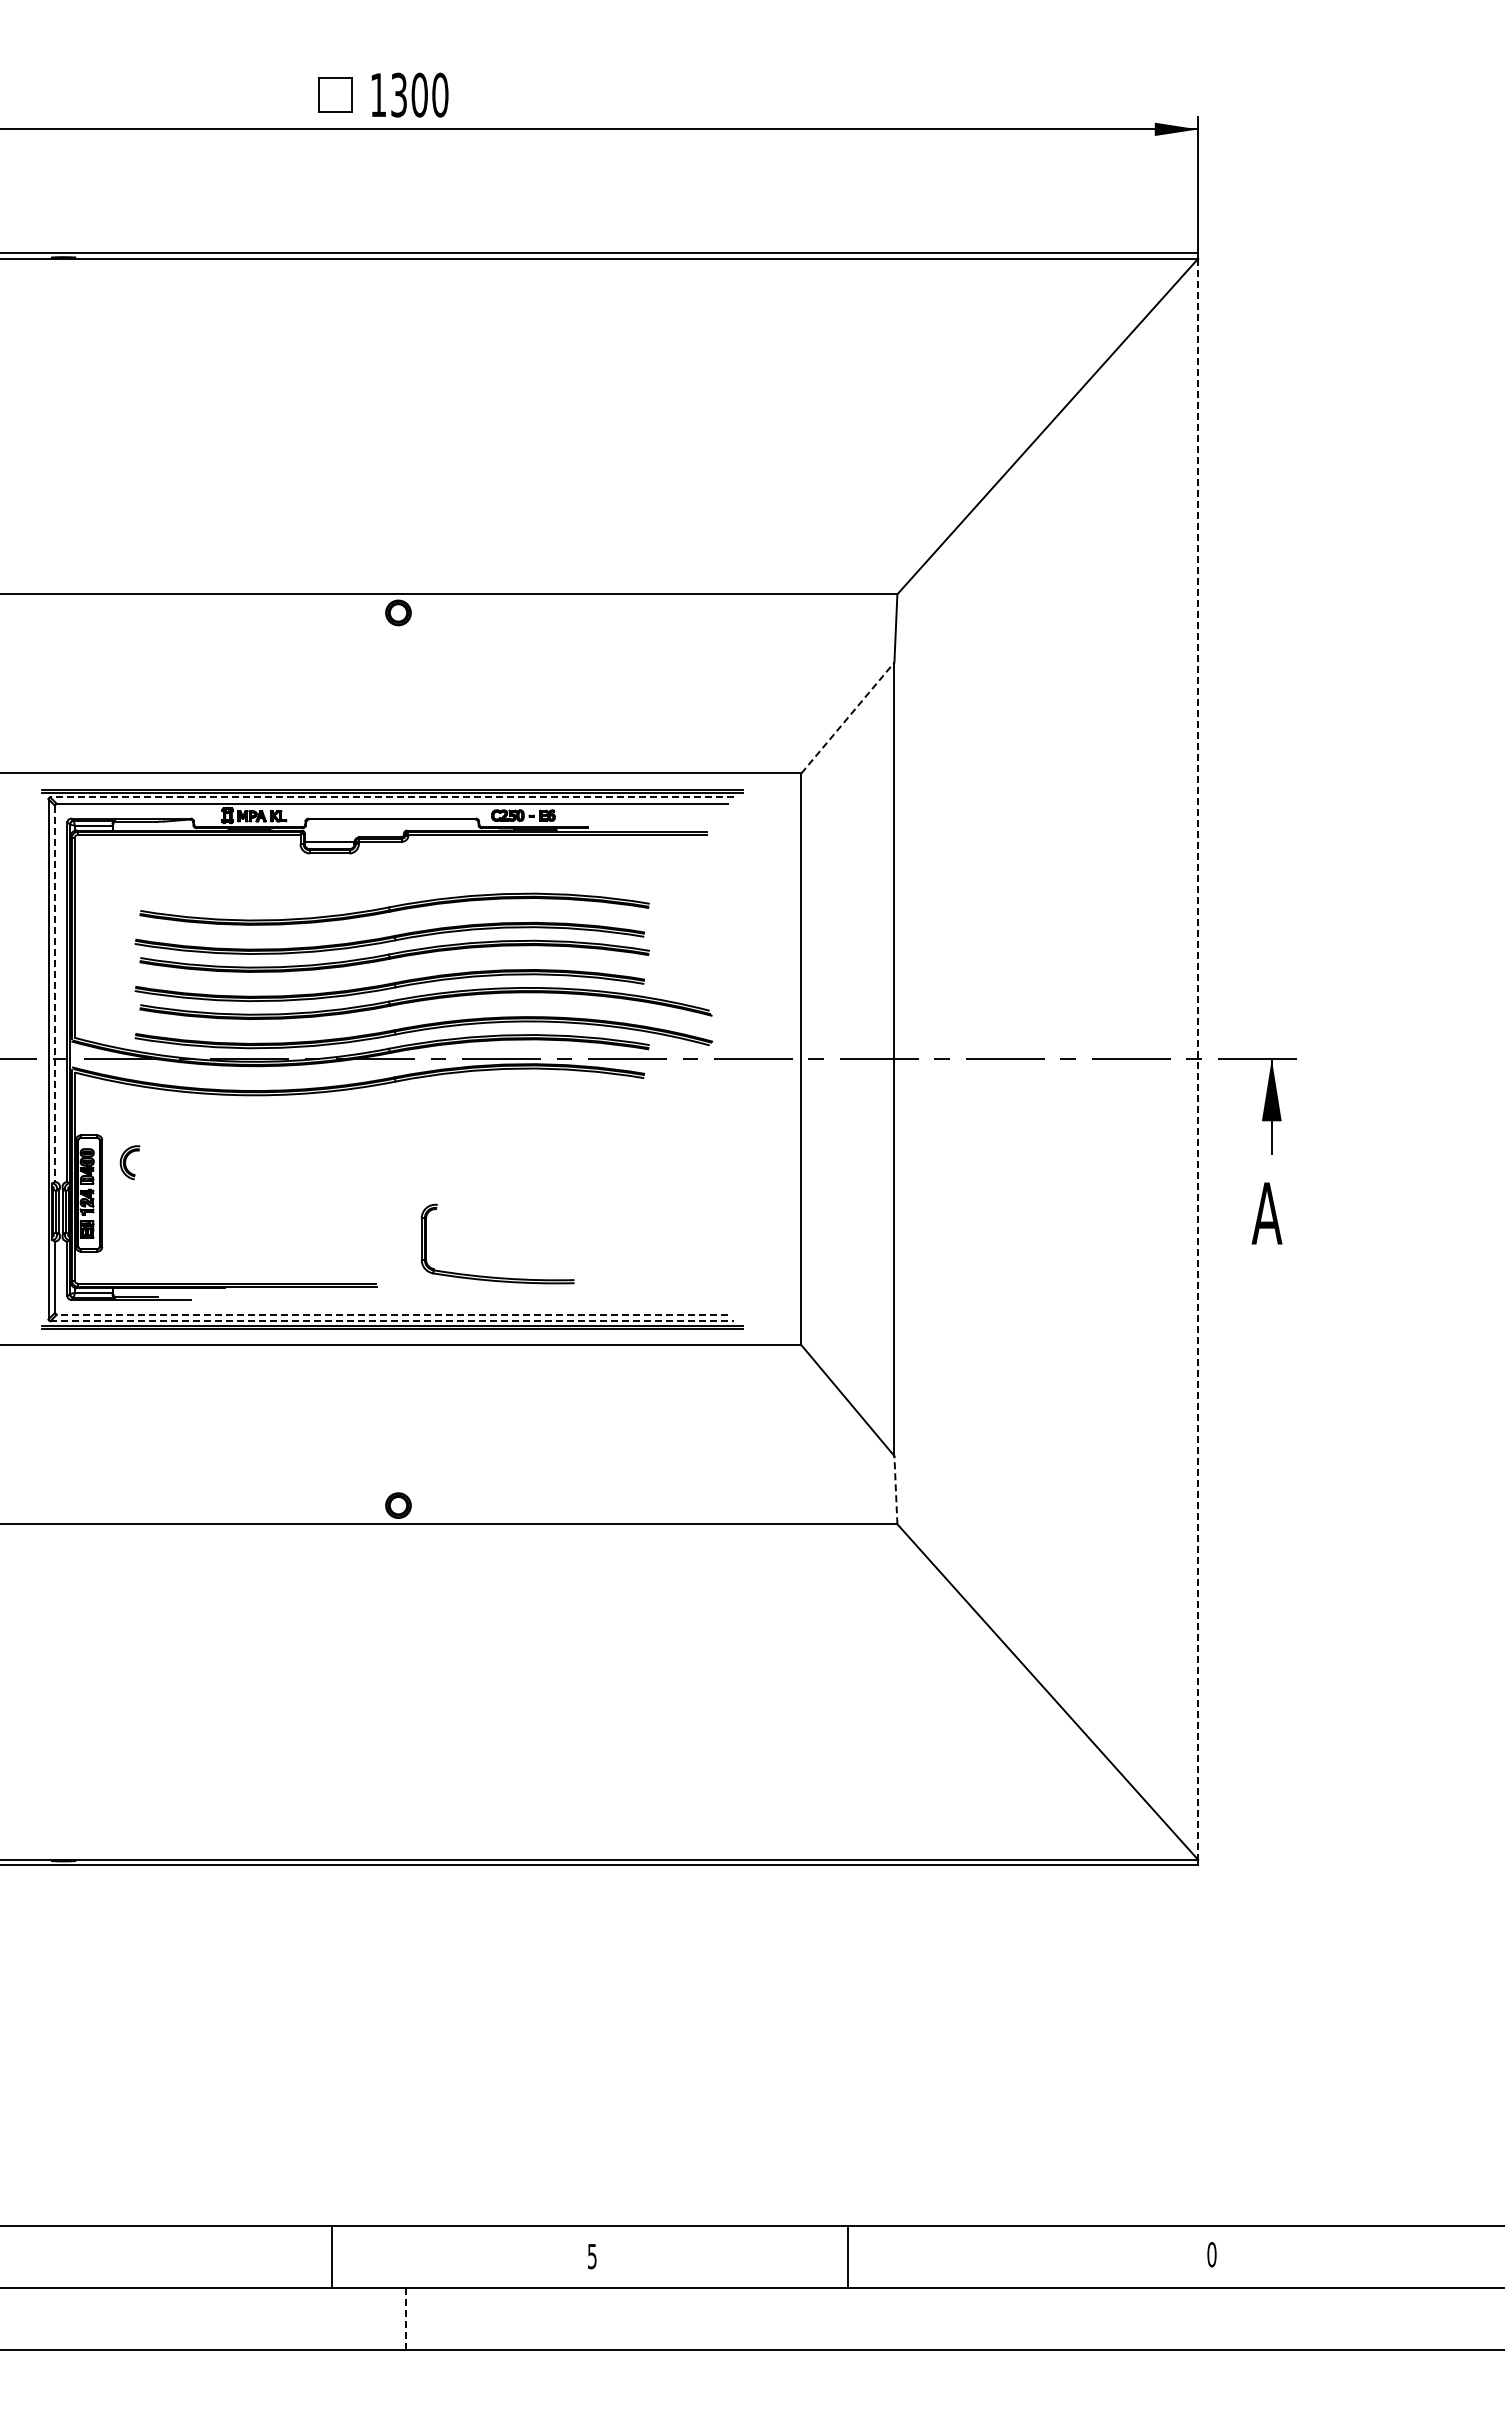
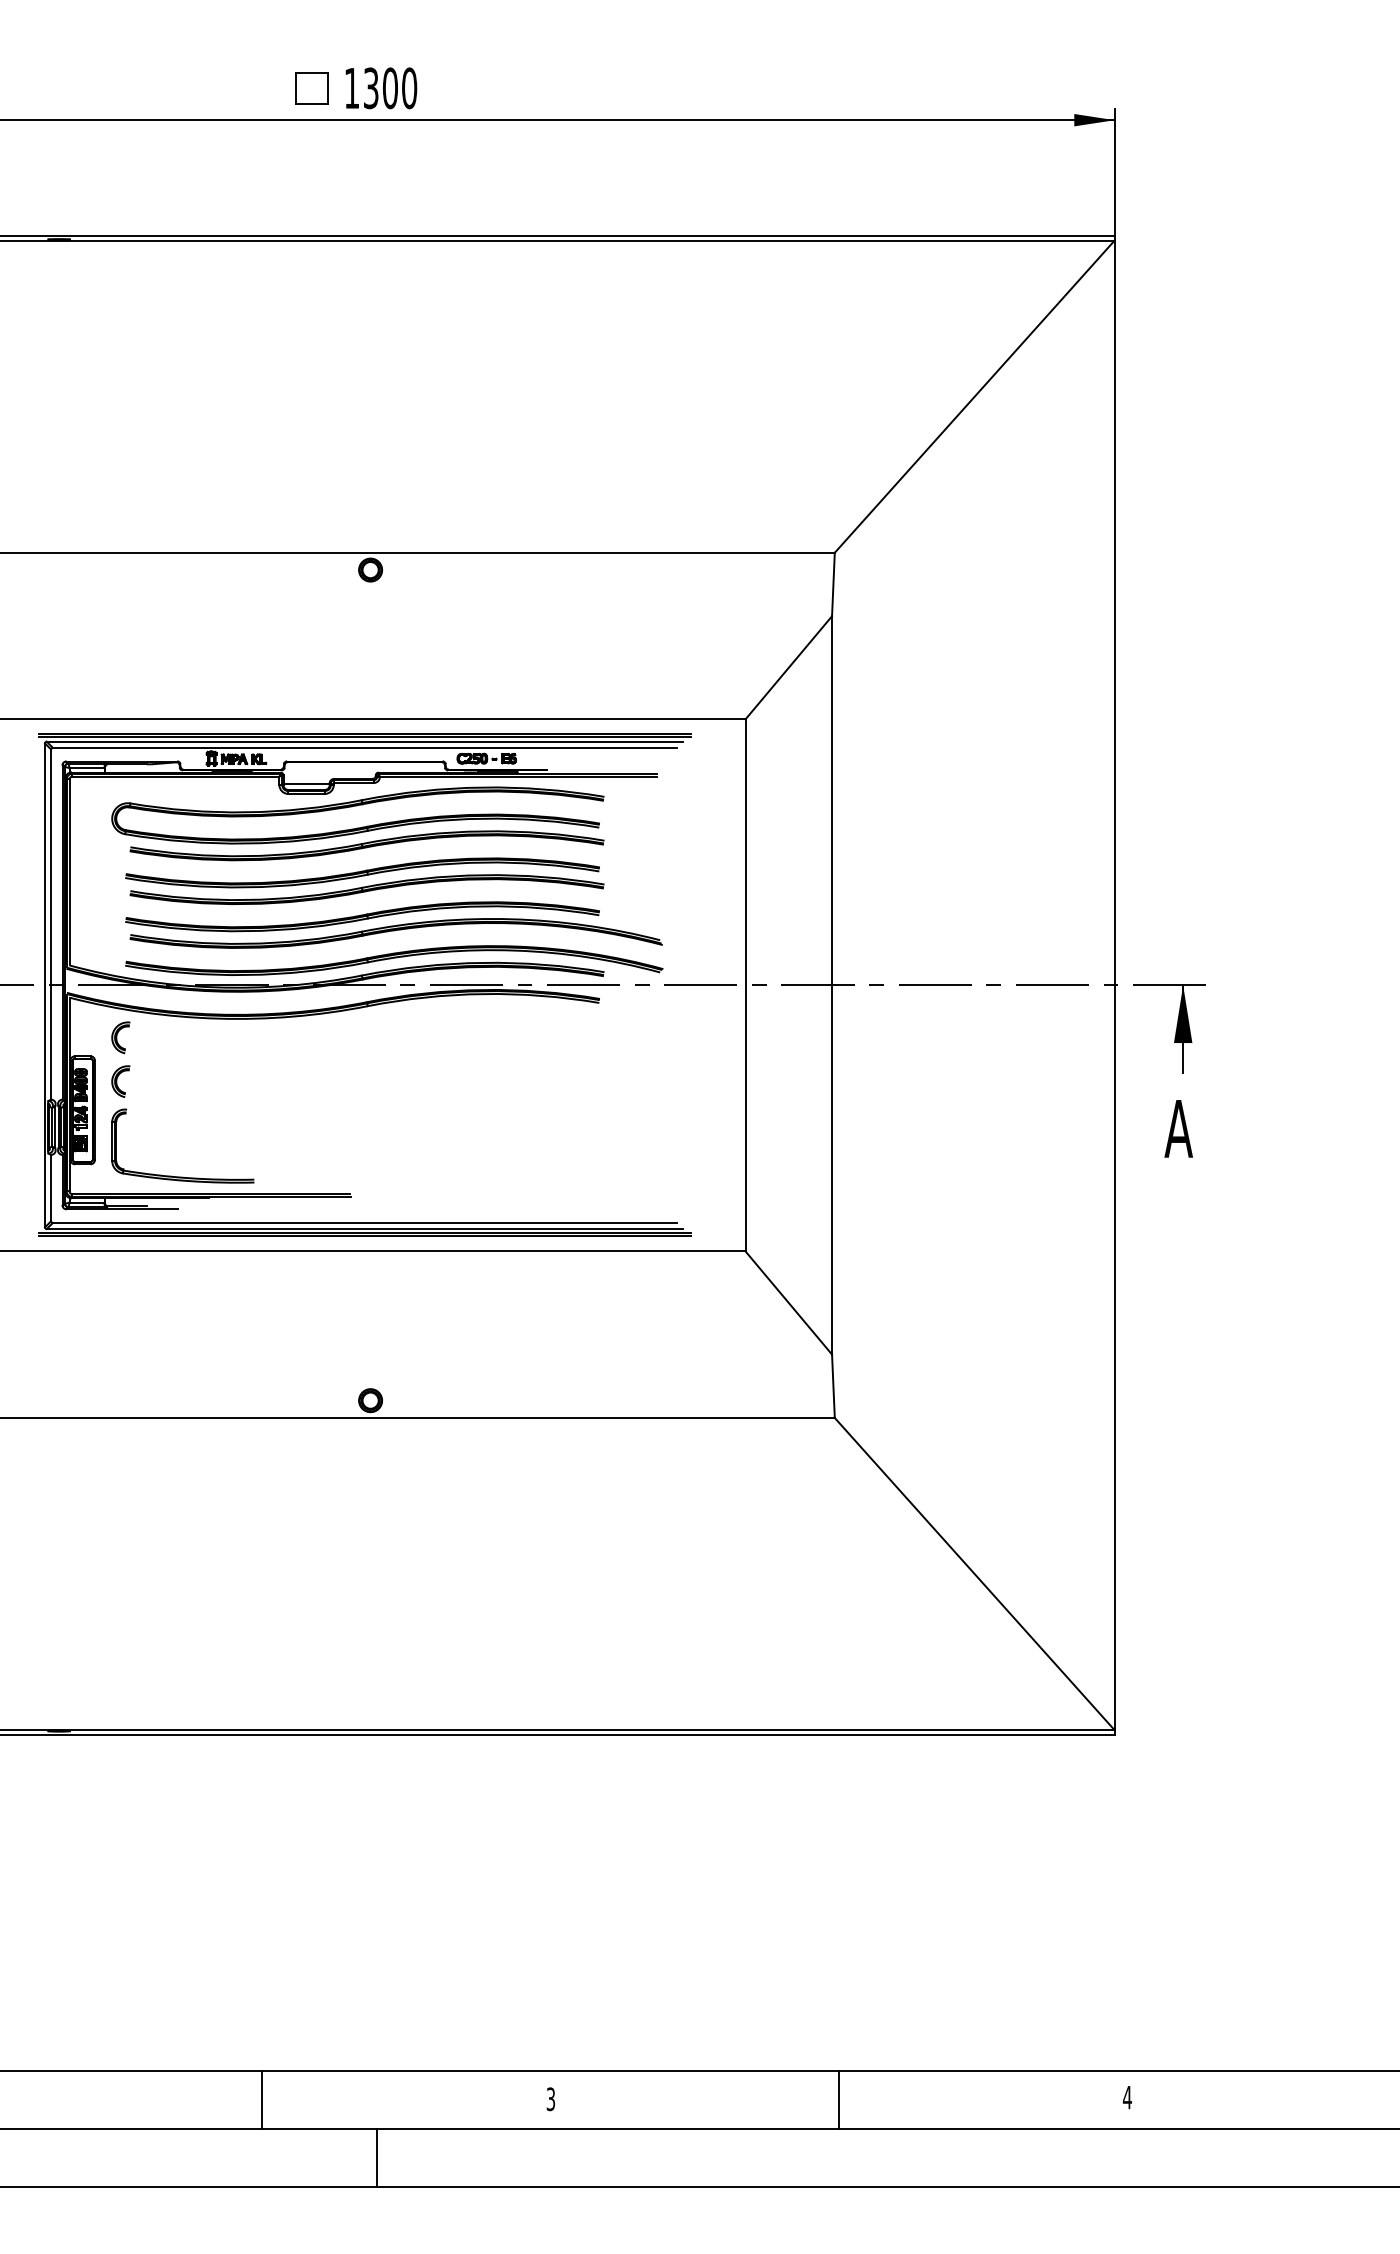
line: (848, 717) -> (789, 667), dashed -> solid
line: (392, 797) -> (365, 741), dashed -> solid
part: (381, 867) -> (354, 806), added
line: (55, 994) -> (51, 925), dashed -> solid
line: (1198, 1059) -> (1114, 985), dashed -> solid
part: (129, 1115) -> (120, 1037), added
part: (494, 1276) -> (179, 1176), moved
line: (391, 1314) -> (364, 1222), dashed -> solid
line: (392, 1321) -> (365, 1229), dashed -> solid
line: (895, 1489) -> (833, 1385), dashed -> solid
text: (1211, 2254) -> (1127, 2097), 0 -> 4
text: (592, 2255) -> (551, 2098), 5 -> 3
line: (331, 2257) -> (261, 2100), moved
line: (847, 2257) -> (838, 2100), moved
line: (405, 2319) -> (377, 2157), dashed -> solid

